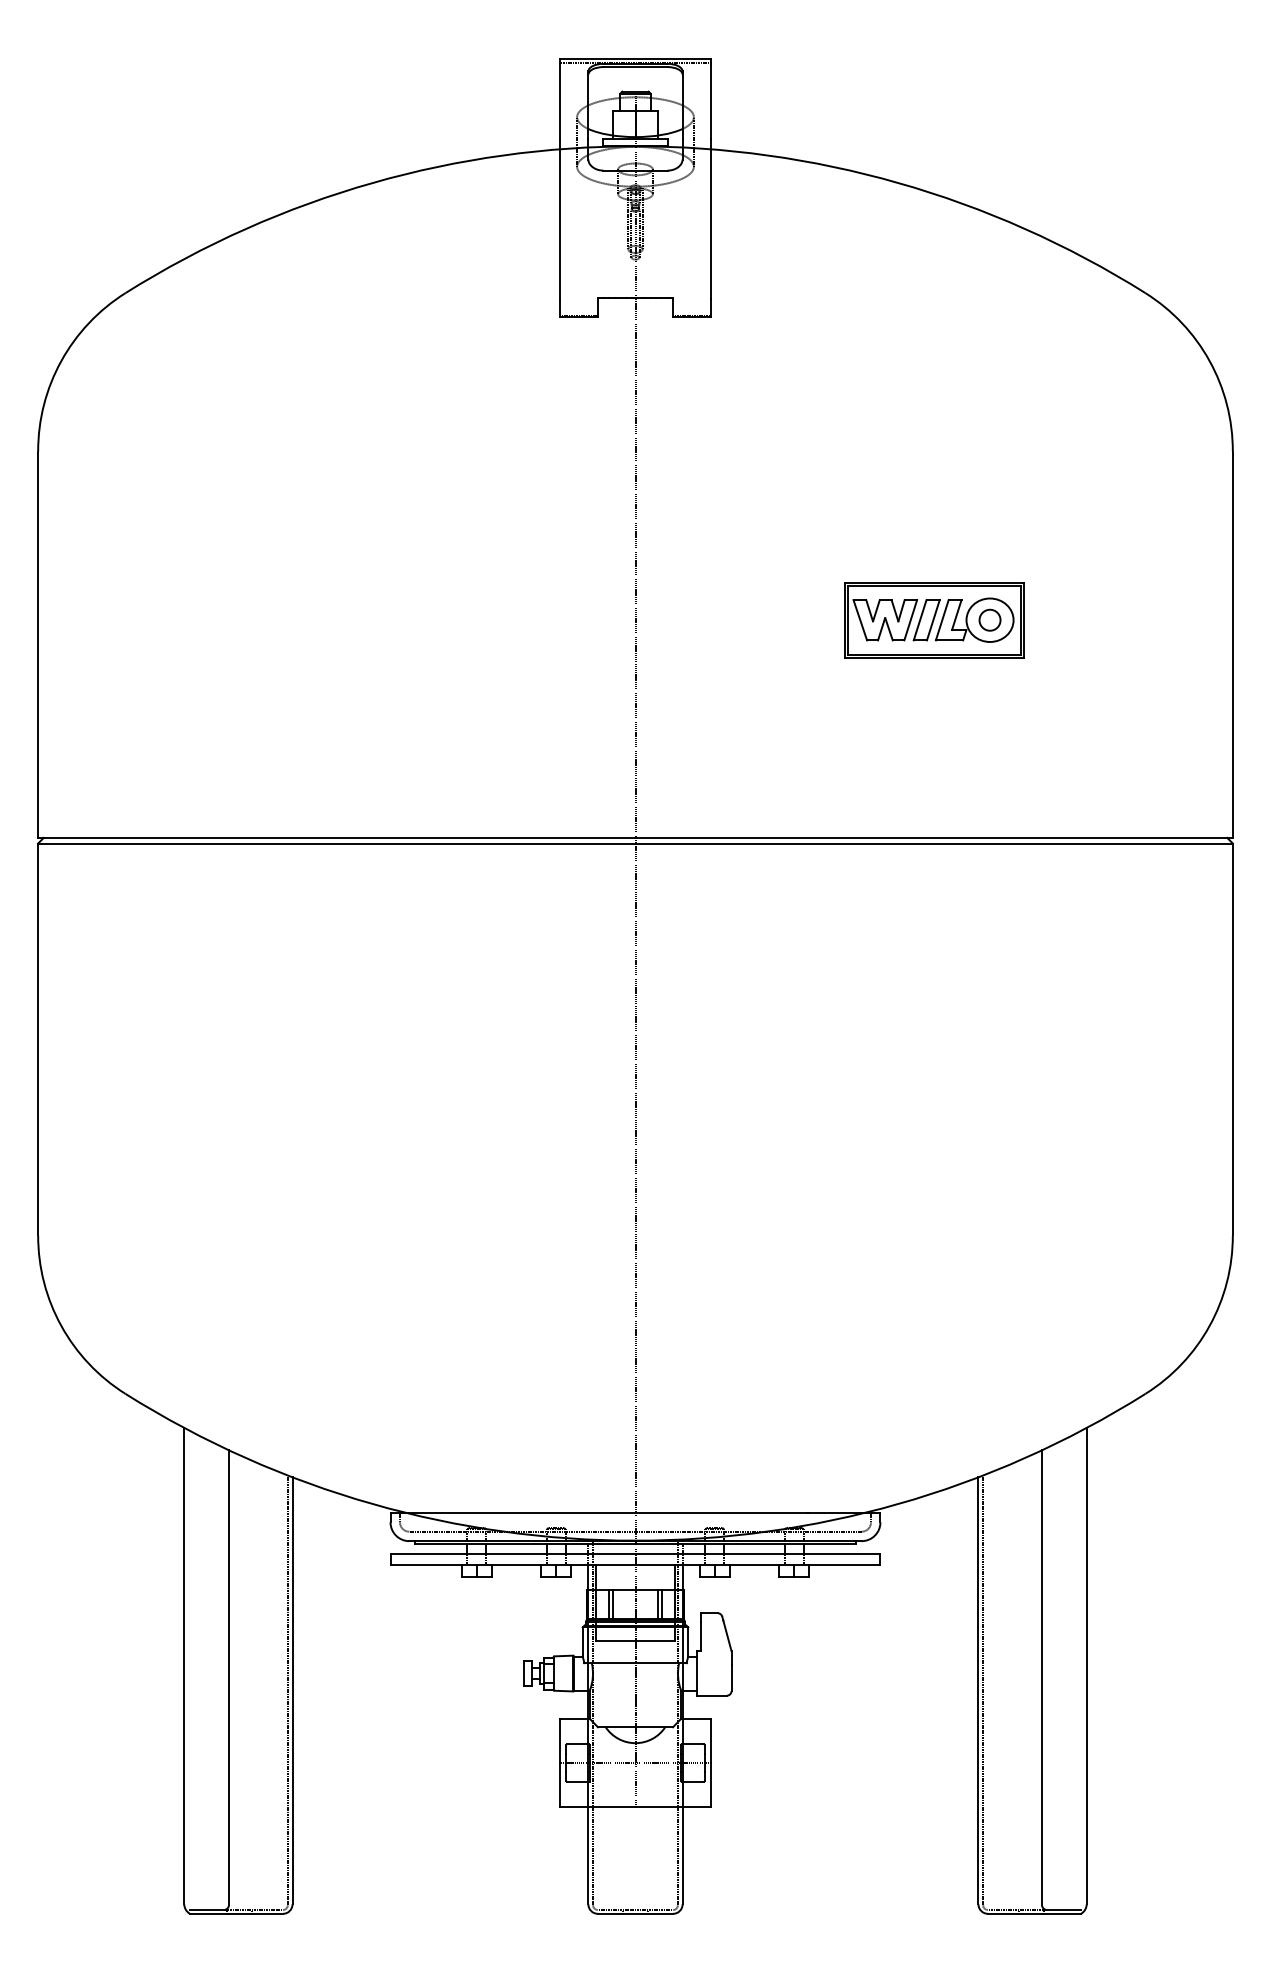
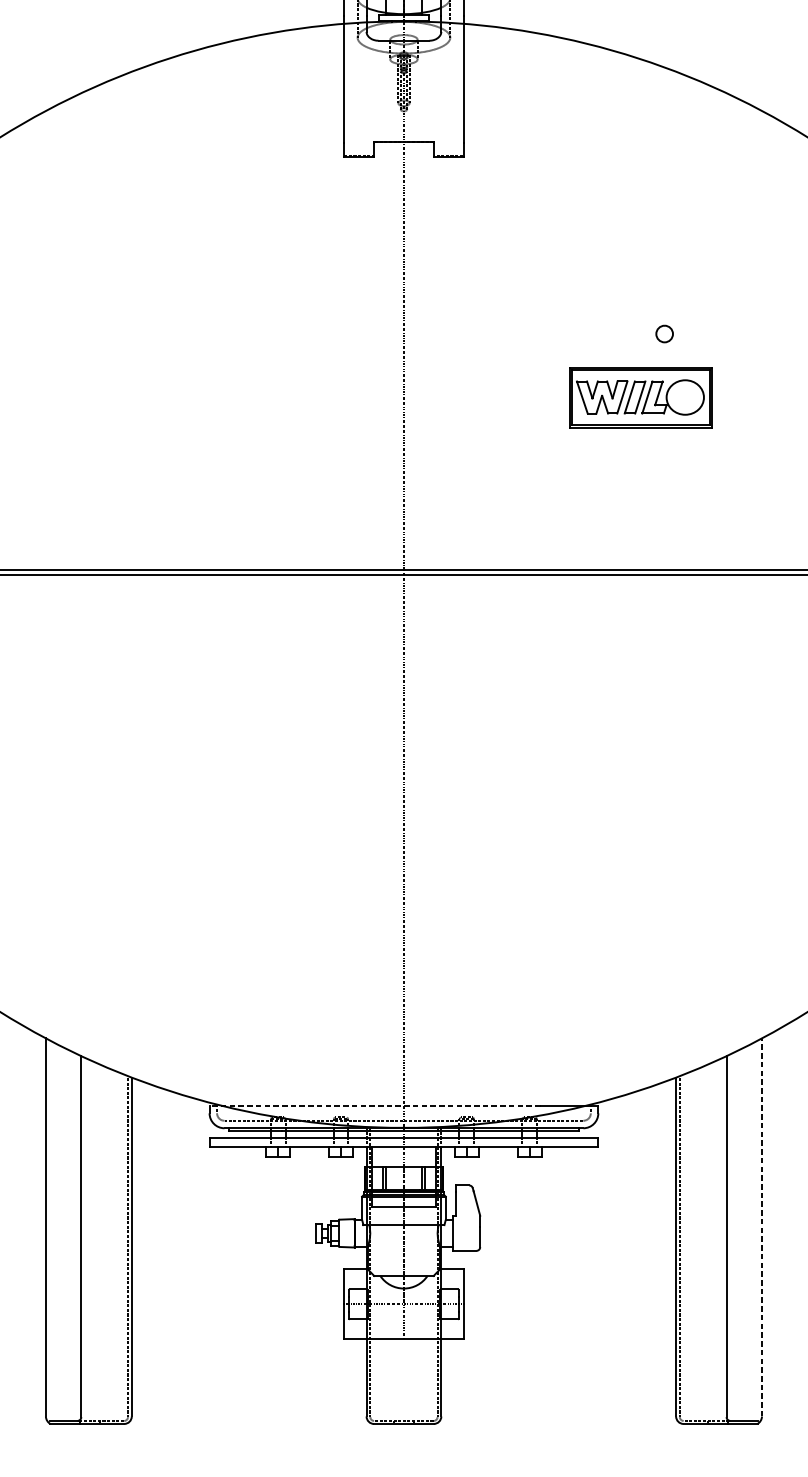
part: (989, 619) -> (664, 333), moved
line: (599, 1512) -> (375, 1105), solid -> dashed
line: (1086, 1665) -> (761, 1226), solid -> dashed

